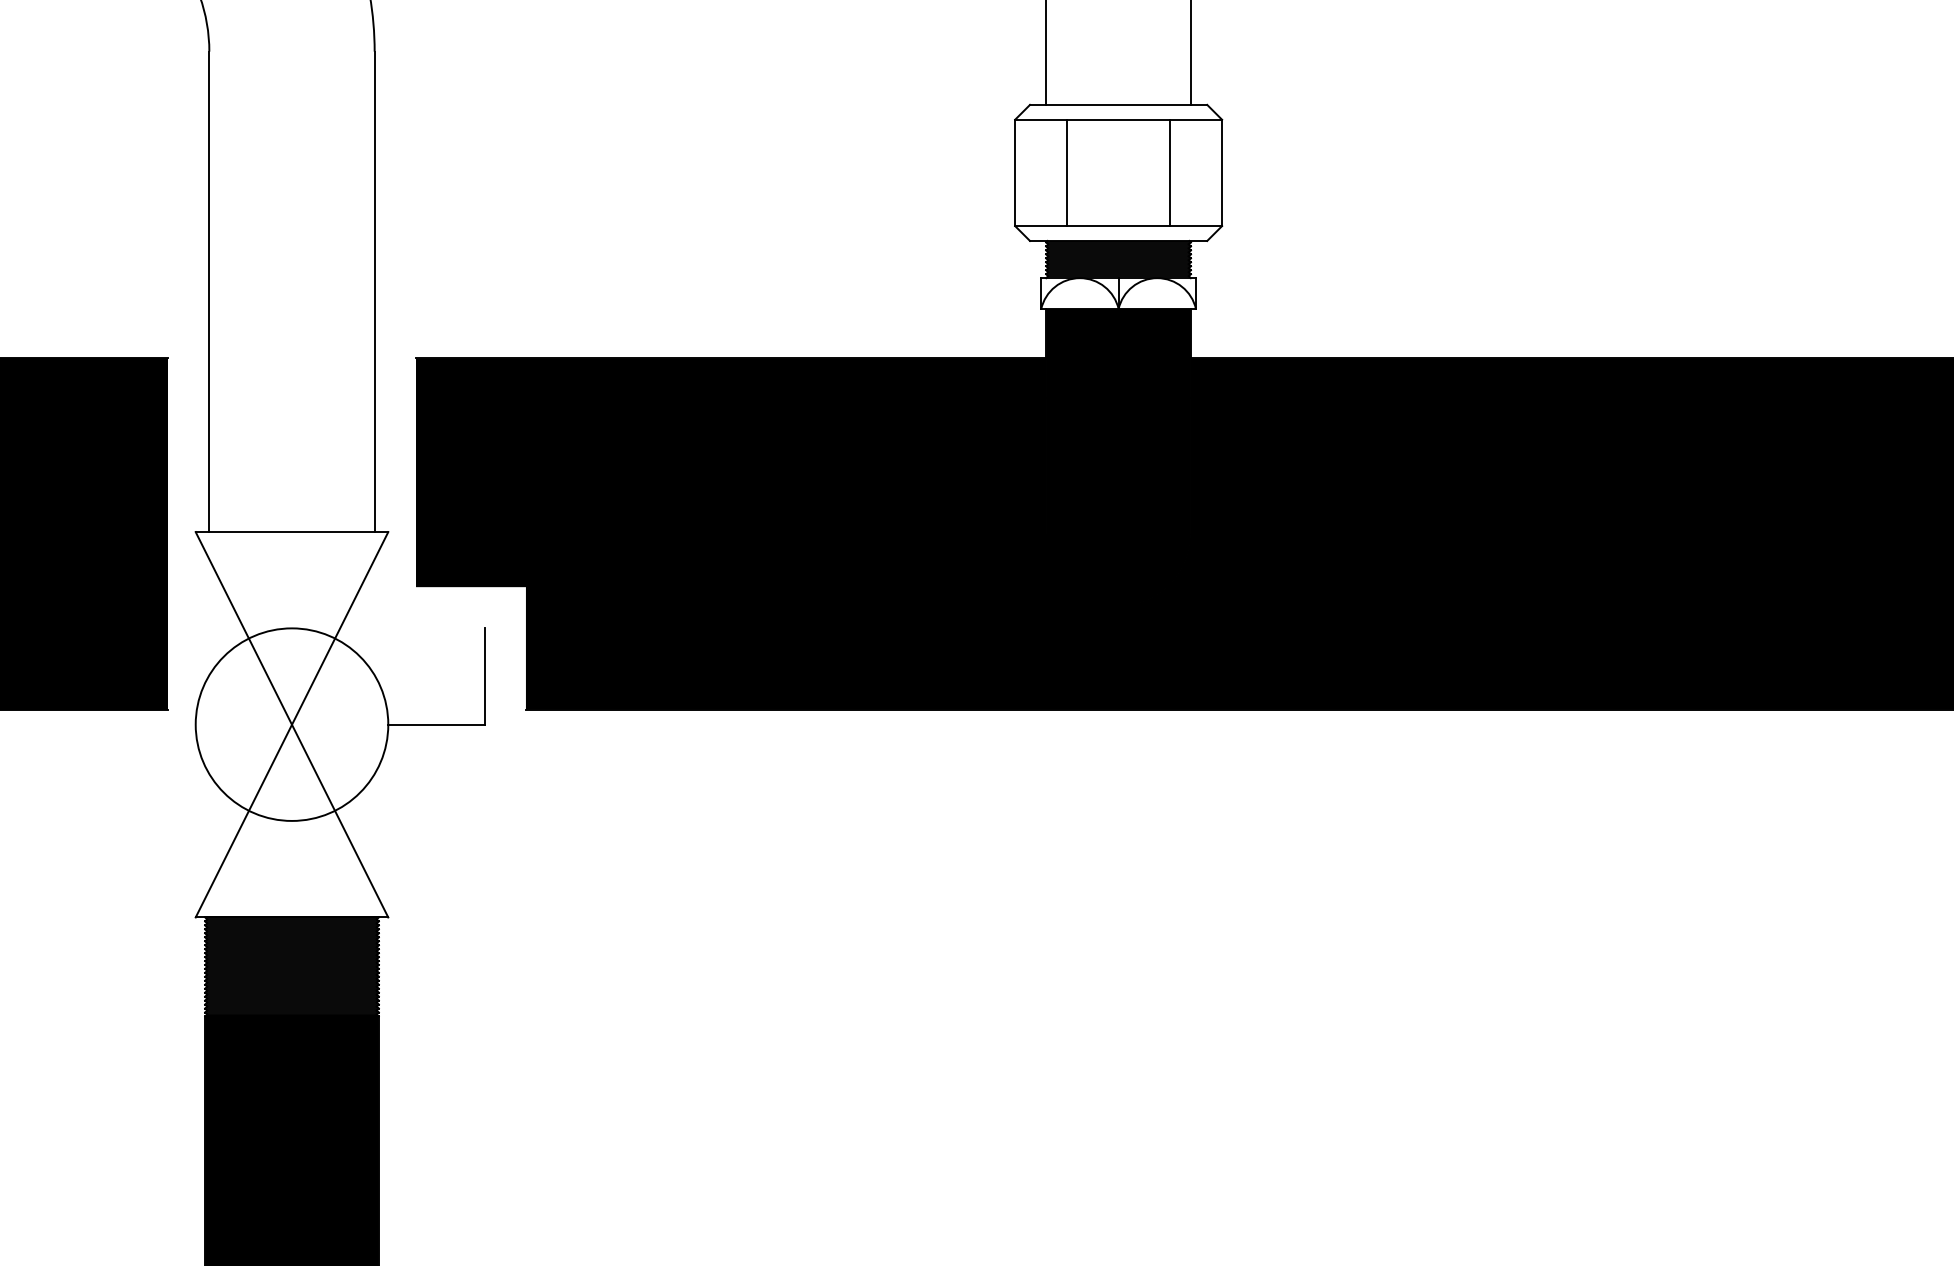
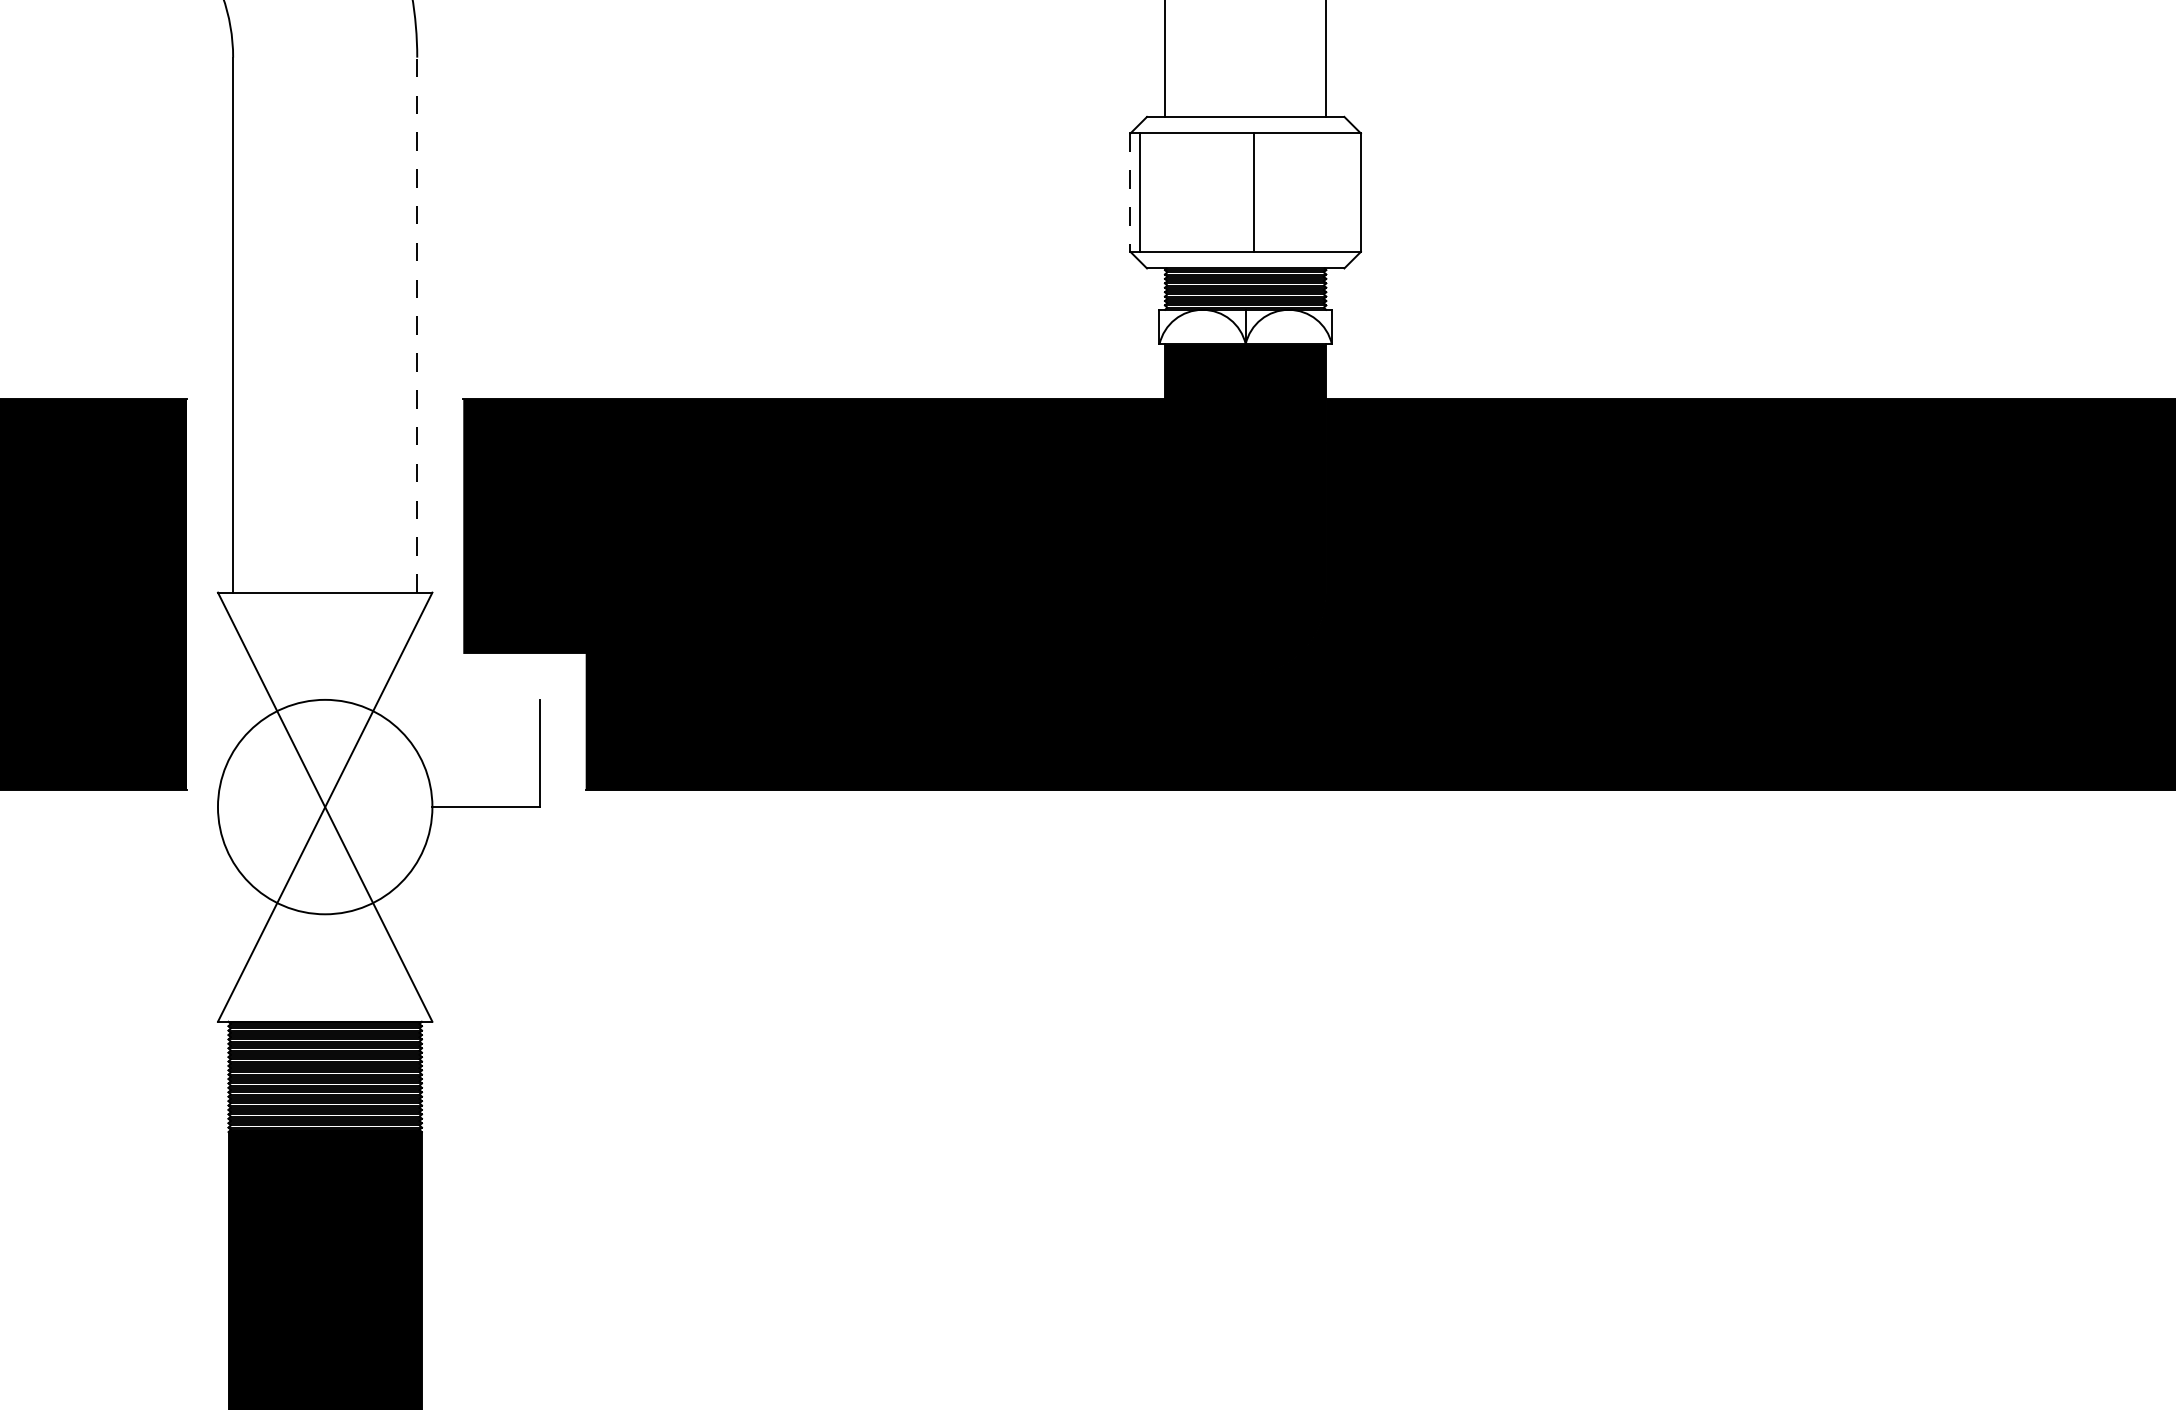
line: (1067, 172) -> (1140, 192), moved
line: (1170, 172) -> (1254, 192), moved
line: (1015, 173) -> (1130, 193), solid -> dashed
line: (374, 291) -> (417, 324), solid -> dashed

